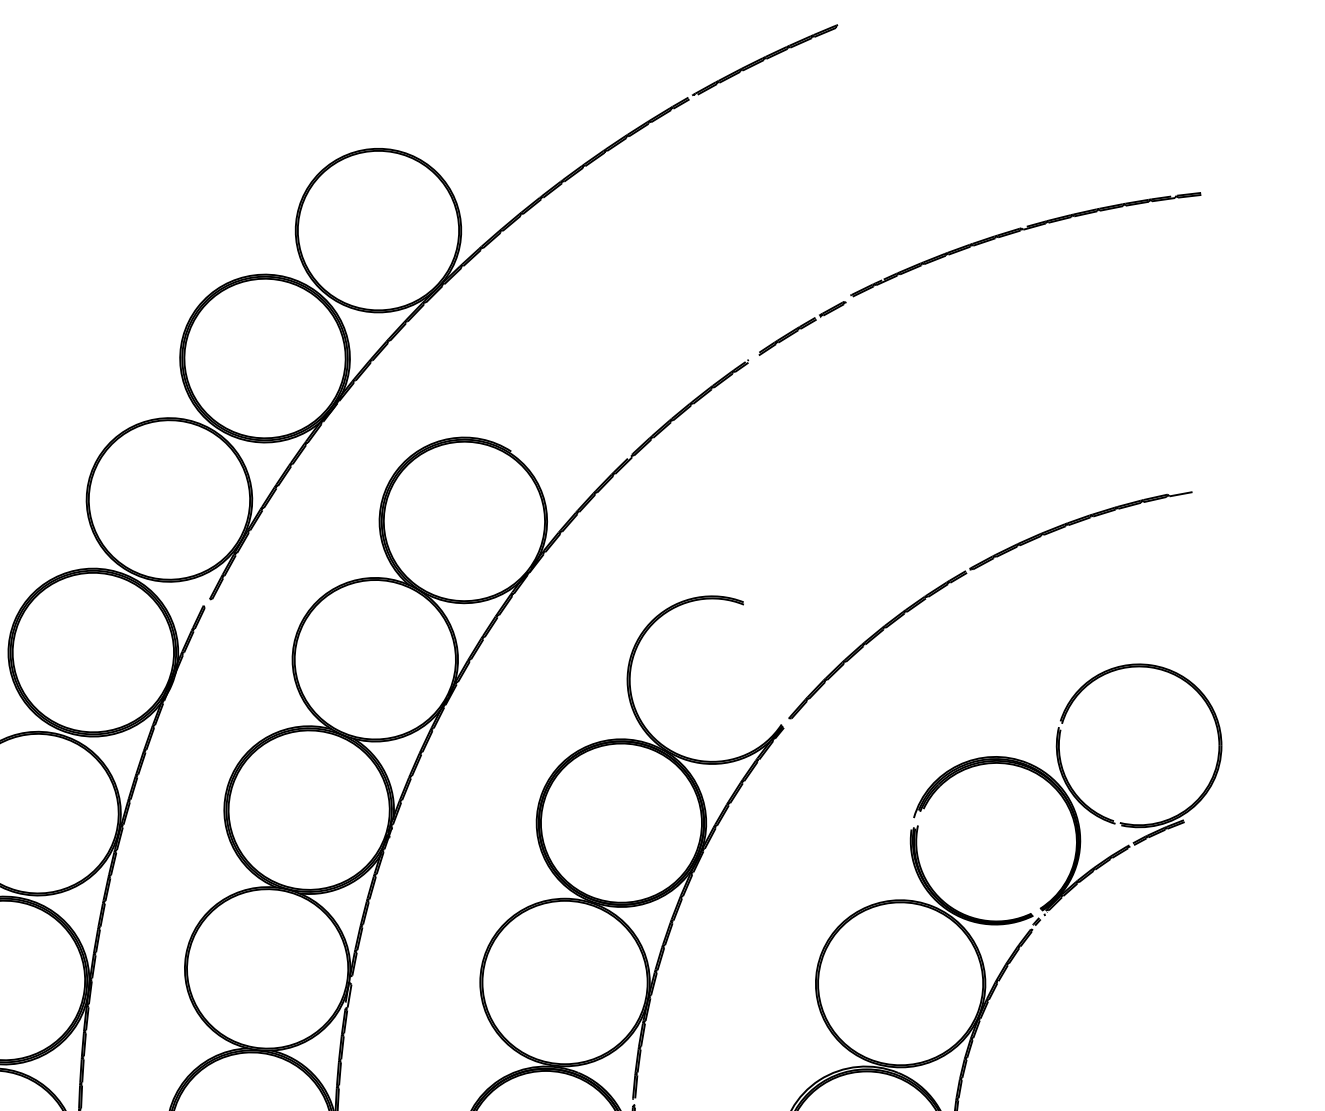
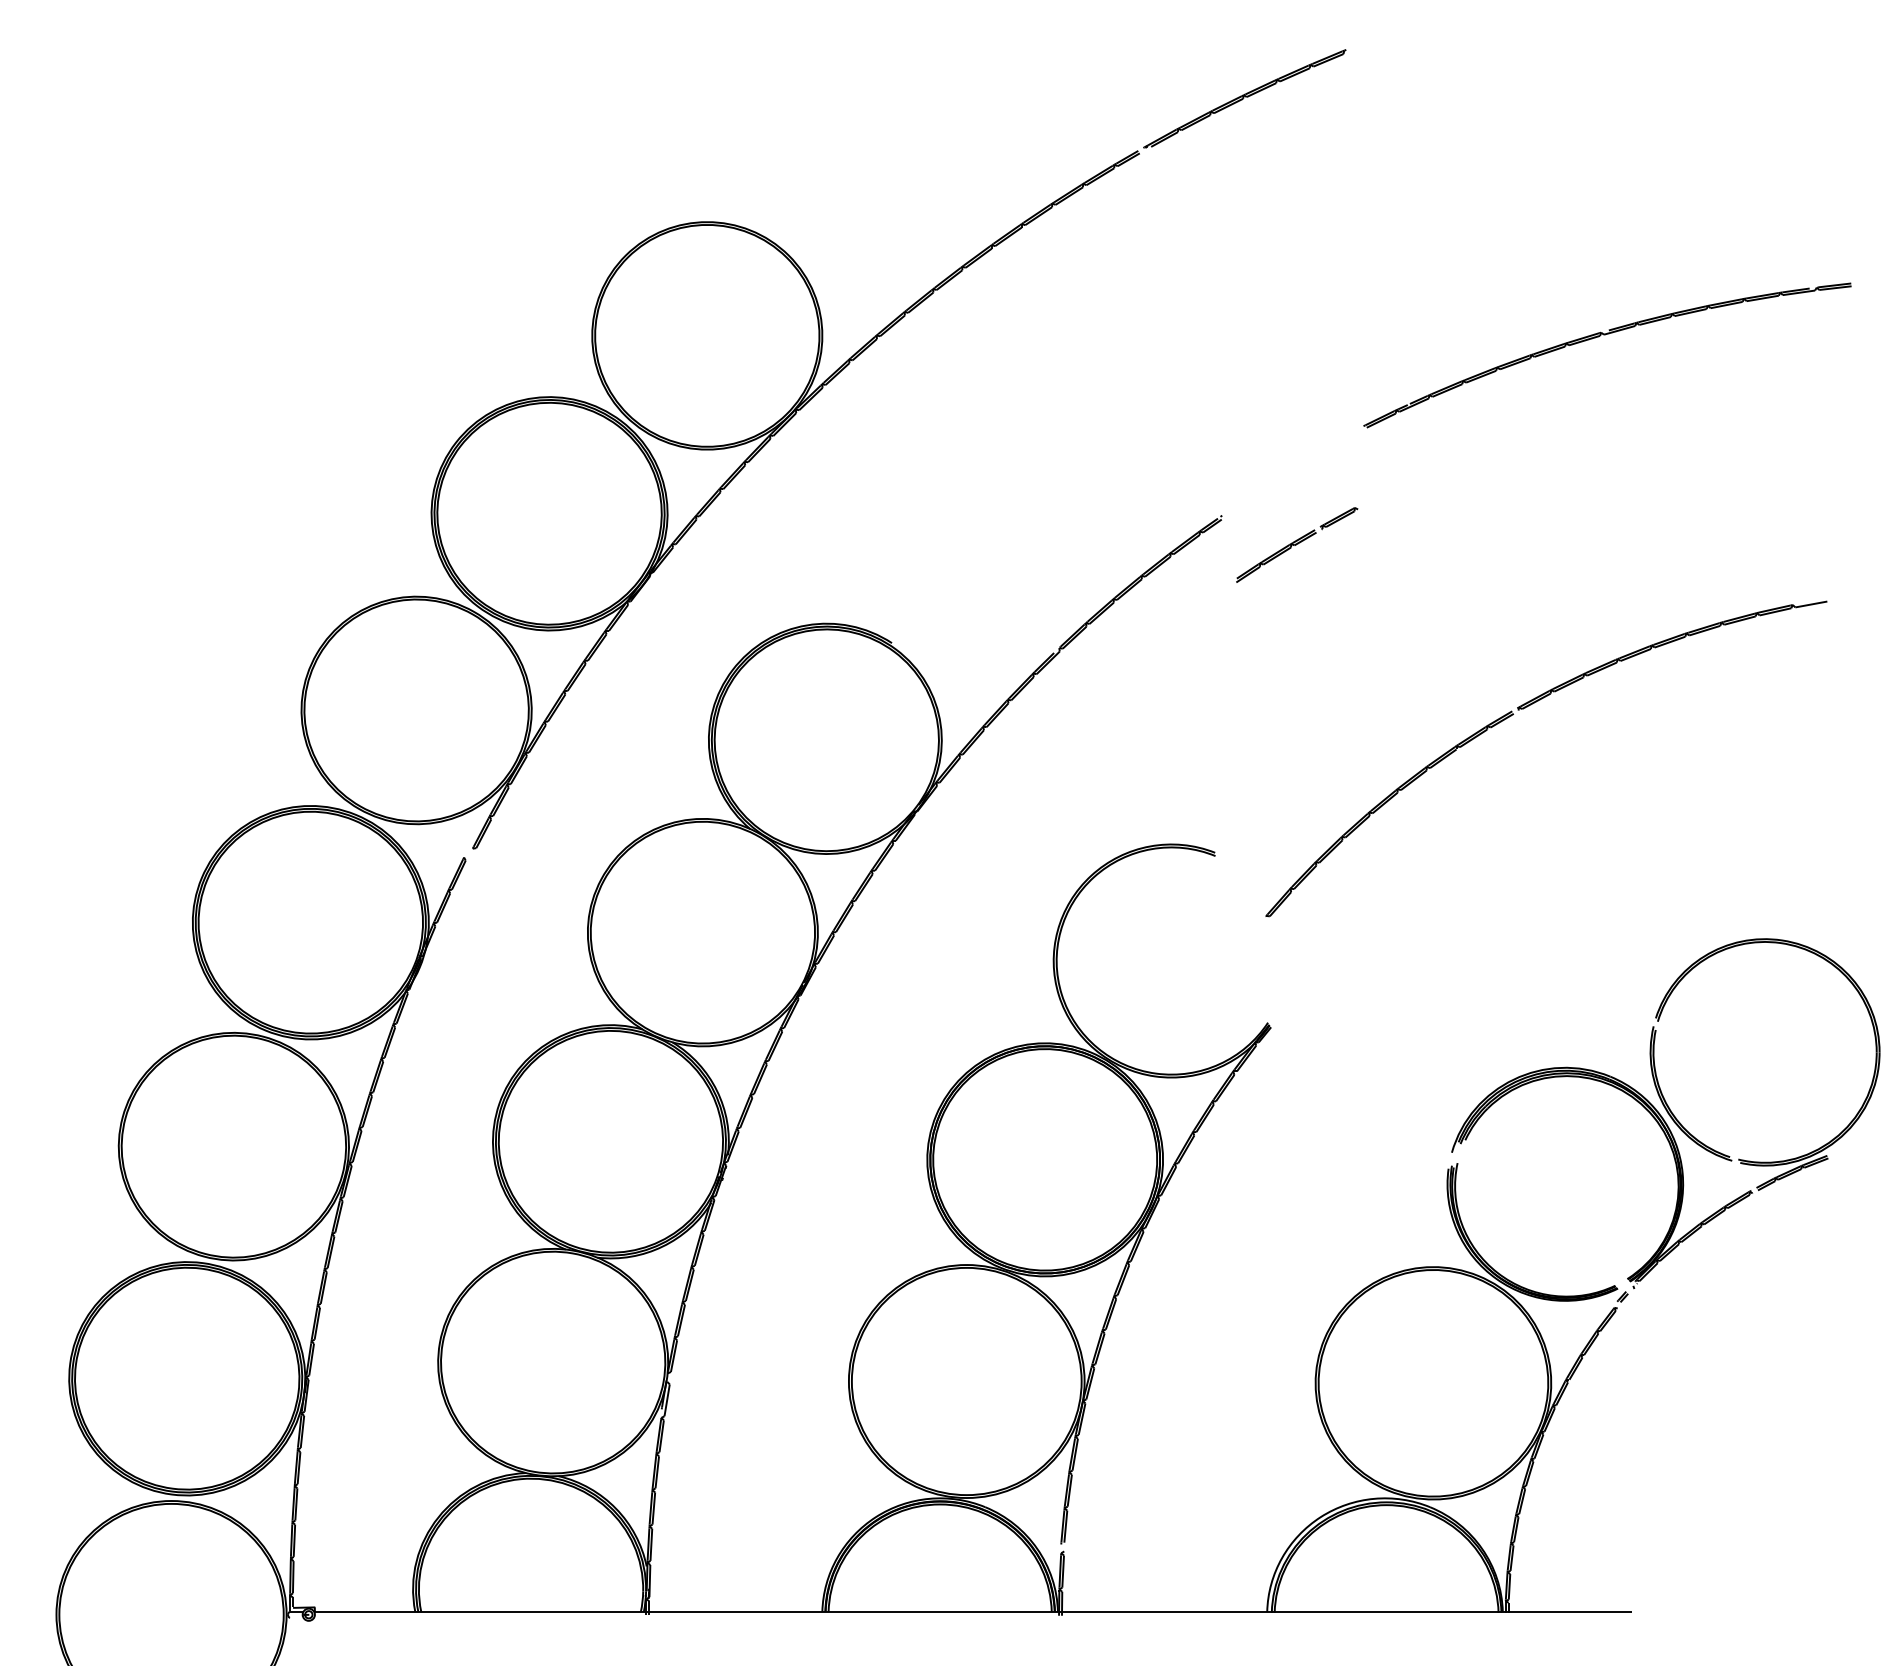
part: (802, 328) -> (1297, 544), moved
part: (974, 569) -> (1523, 709), moved

